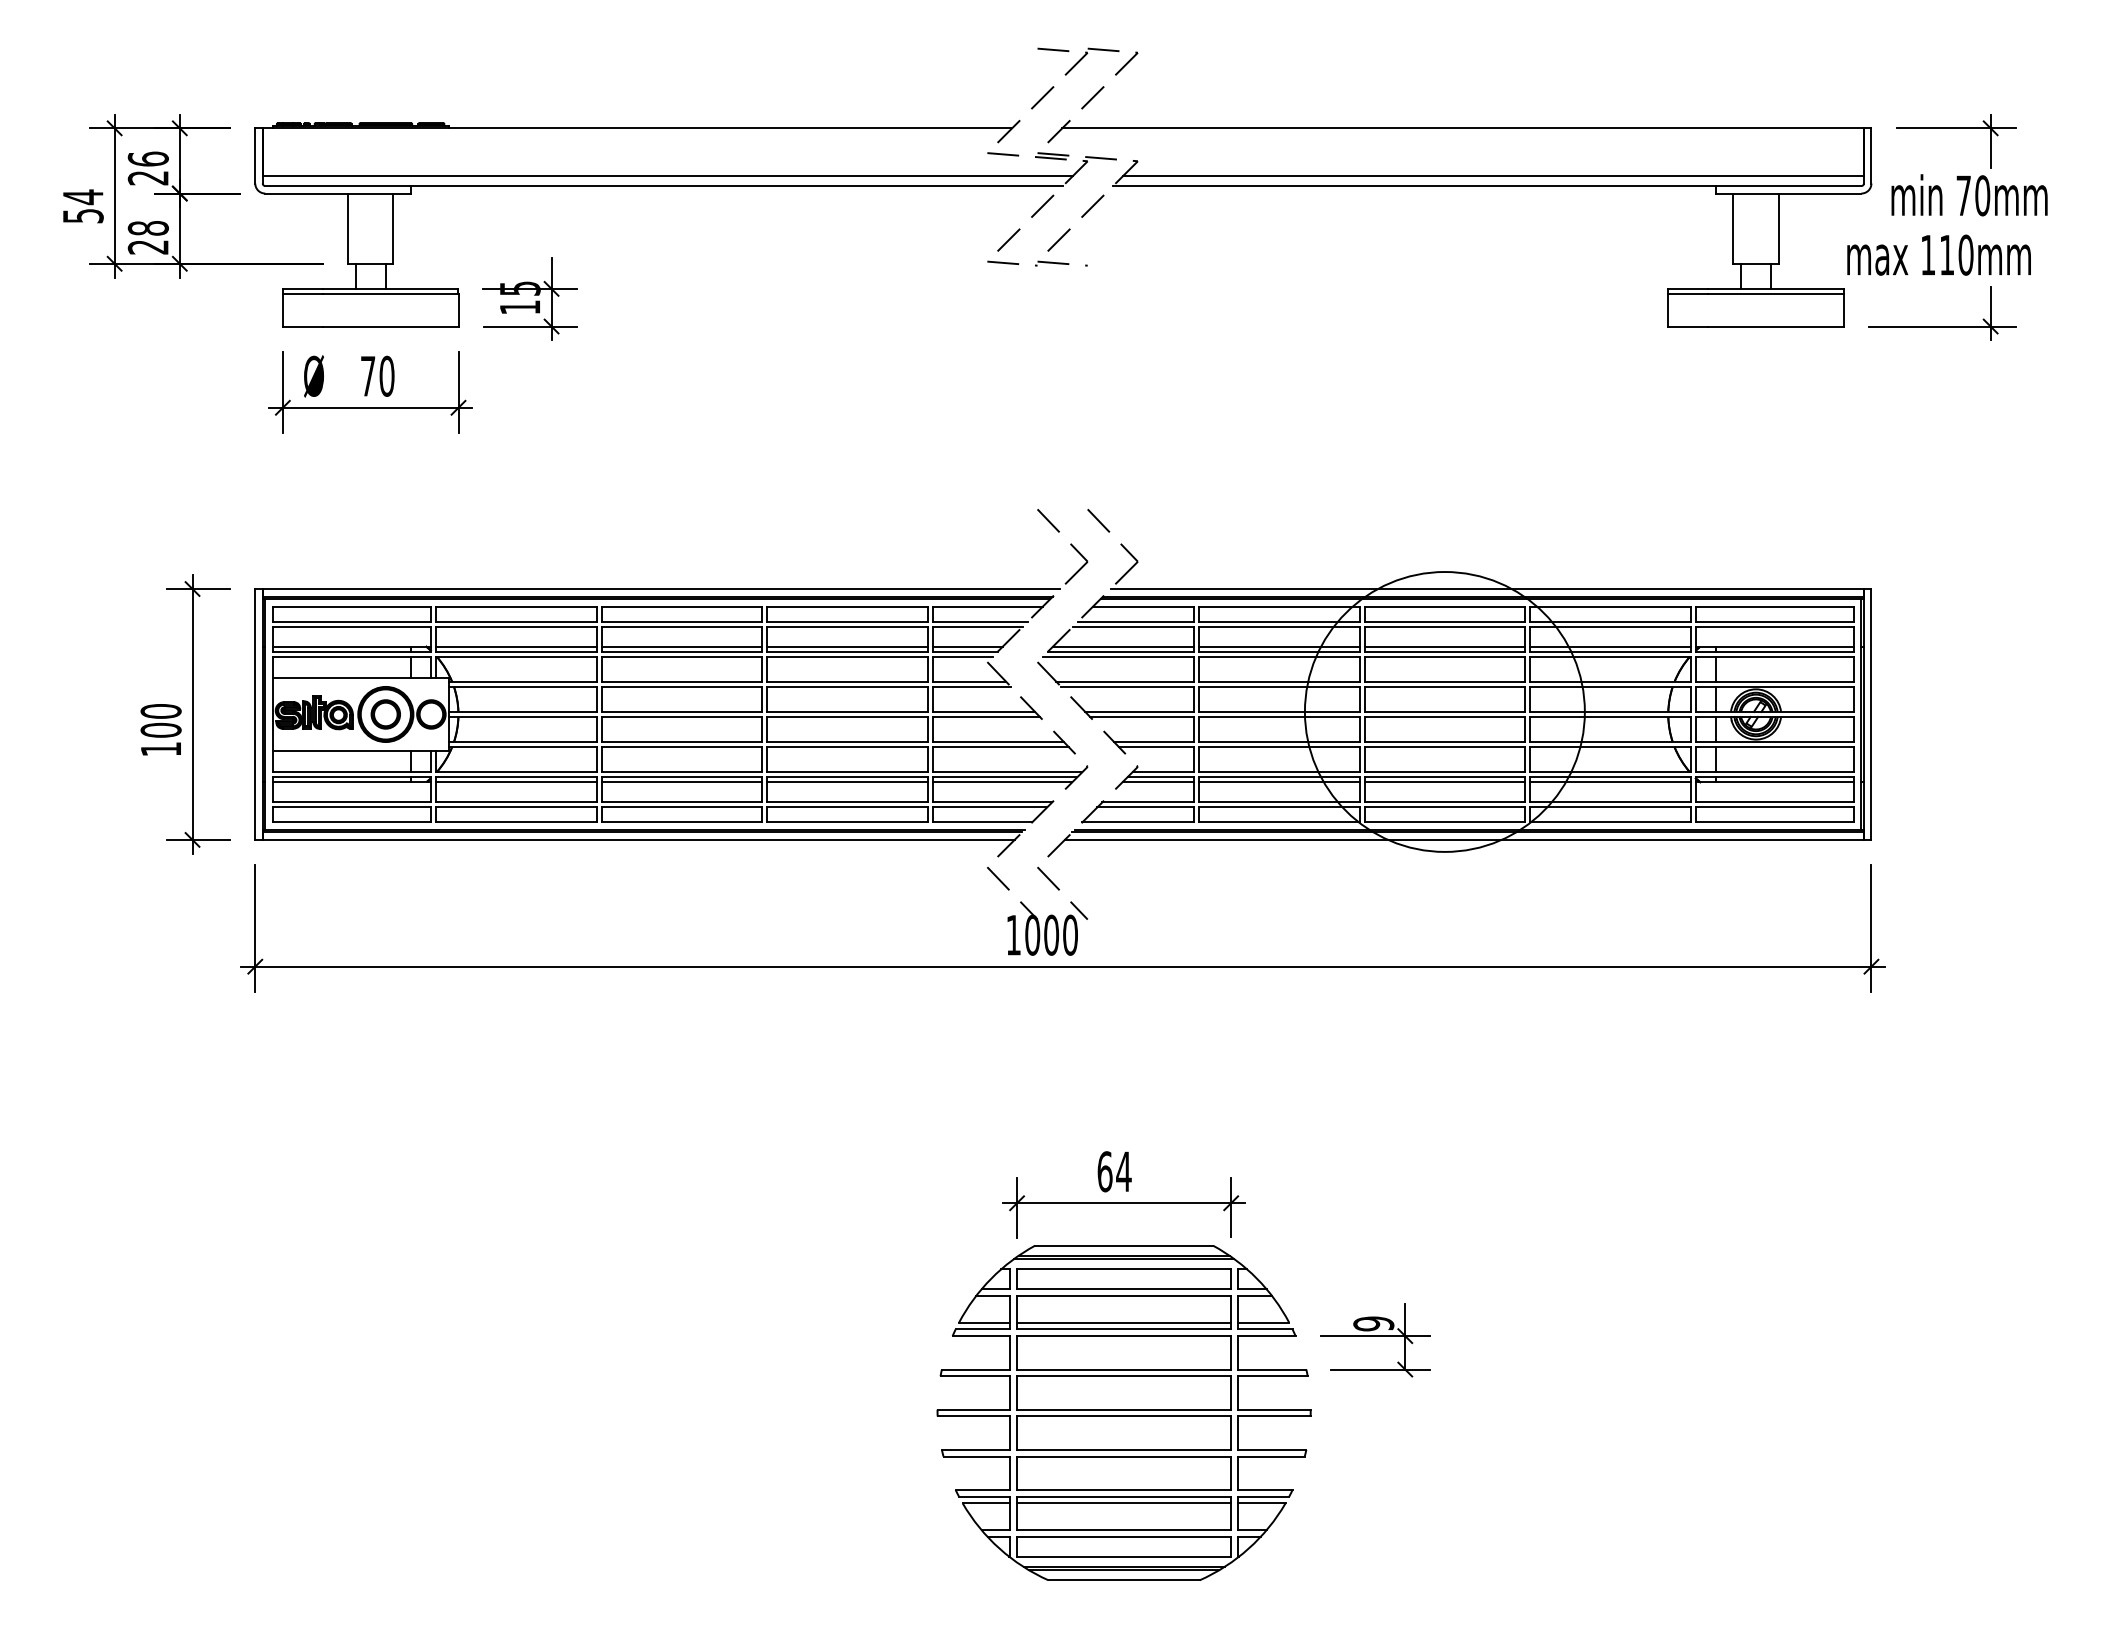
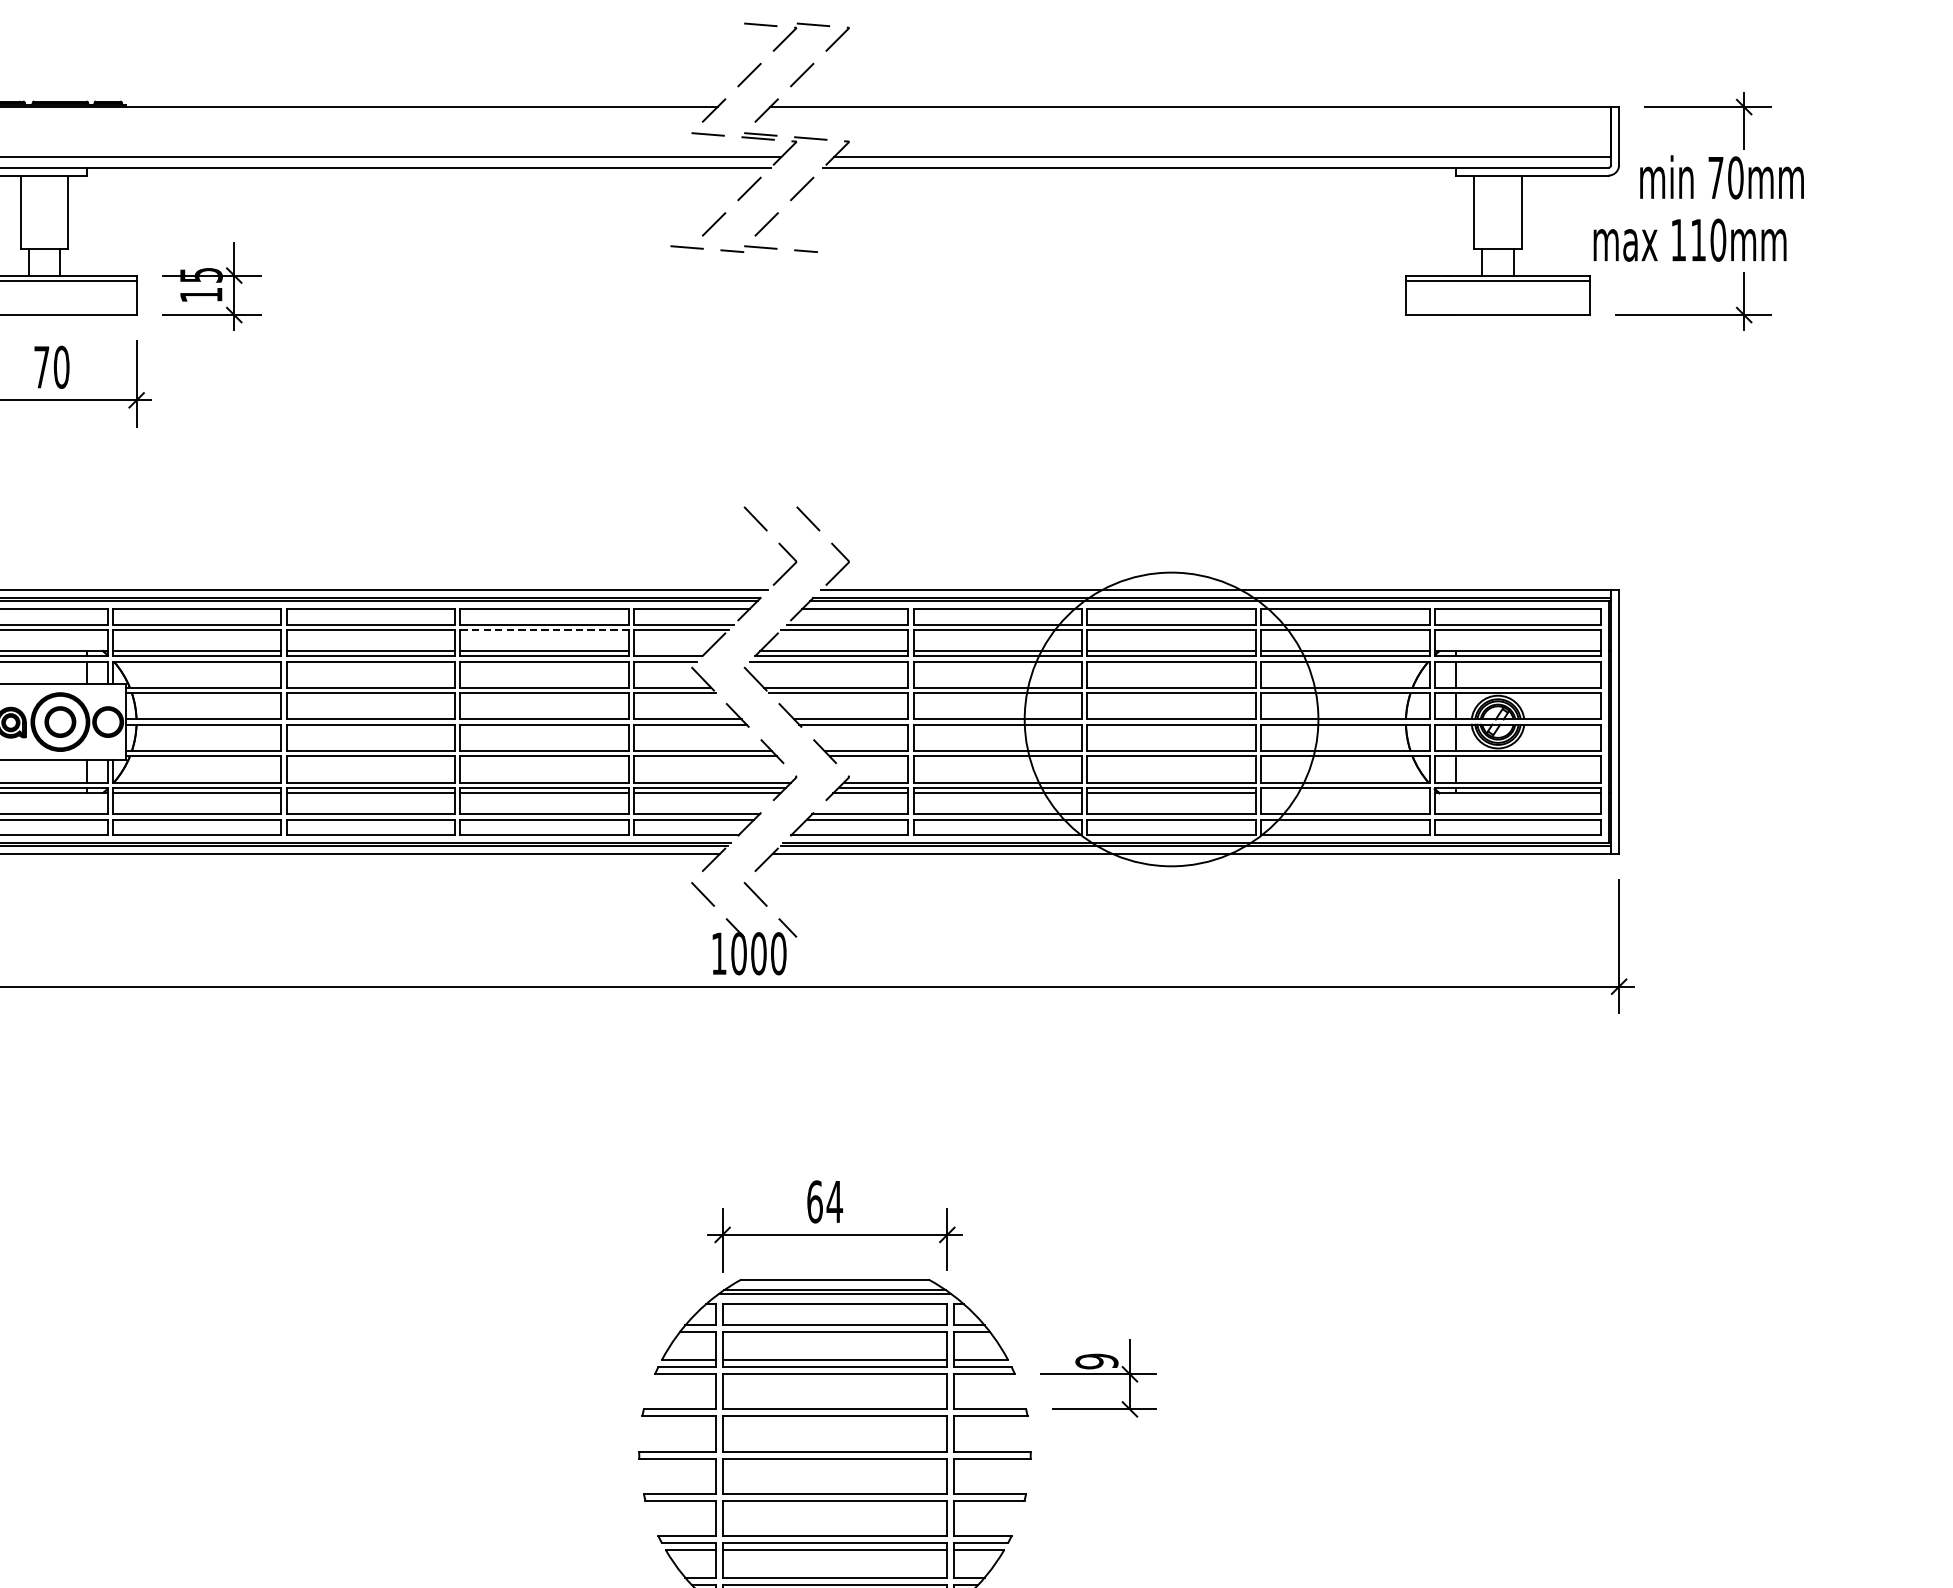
part: (1037, 263) -> (744, 248), size x1.4
line: (847, 626) -> (544, 629), solid -> dashed
line: (967, 646) -> (670, 650), removed
line: (1610, 782) -> (1345, 793), removed

